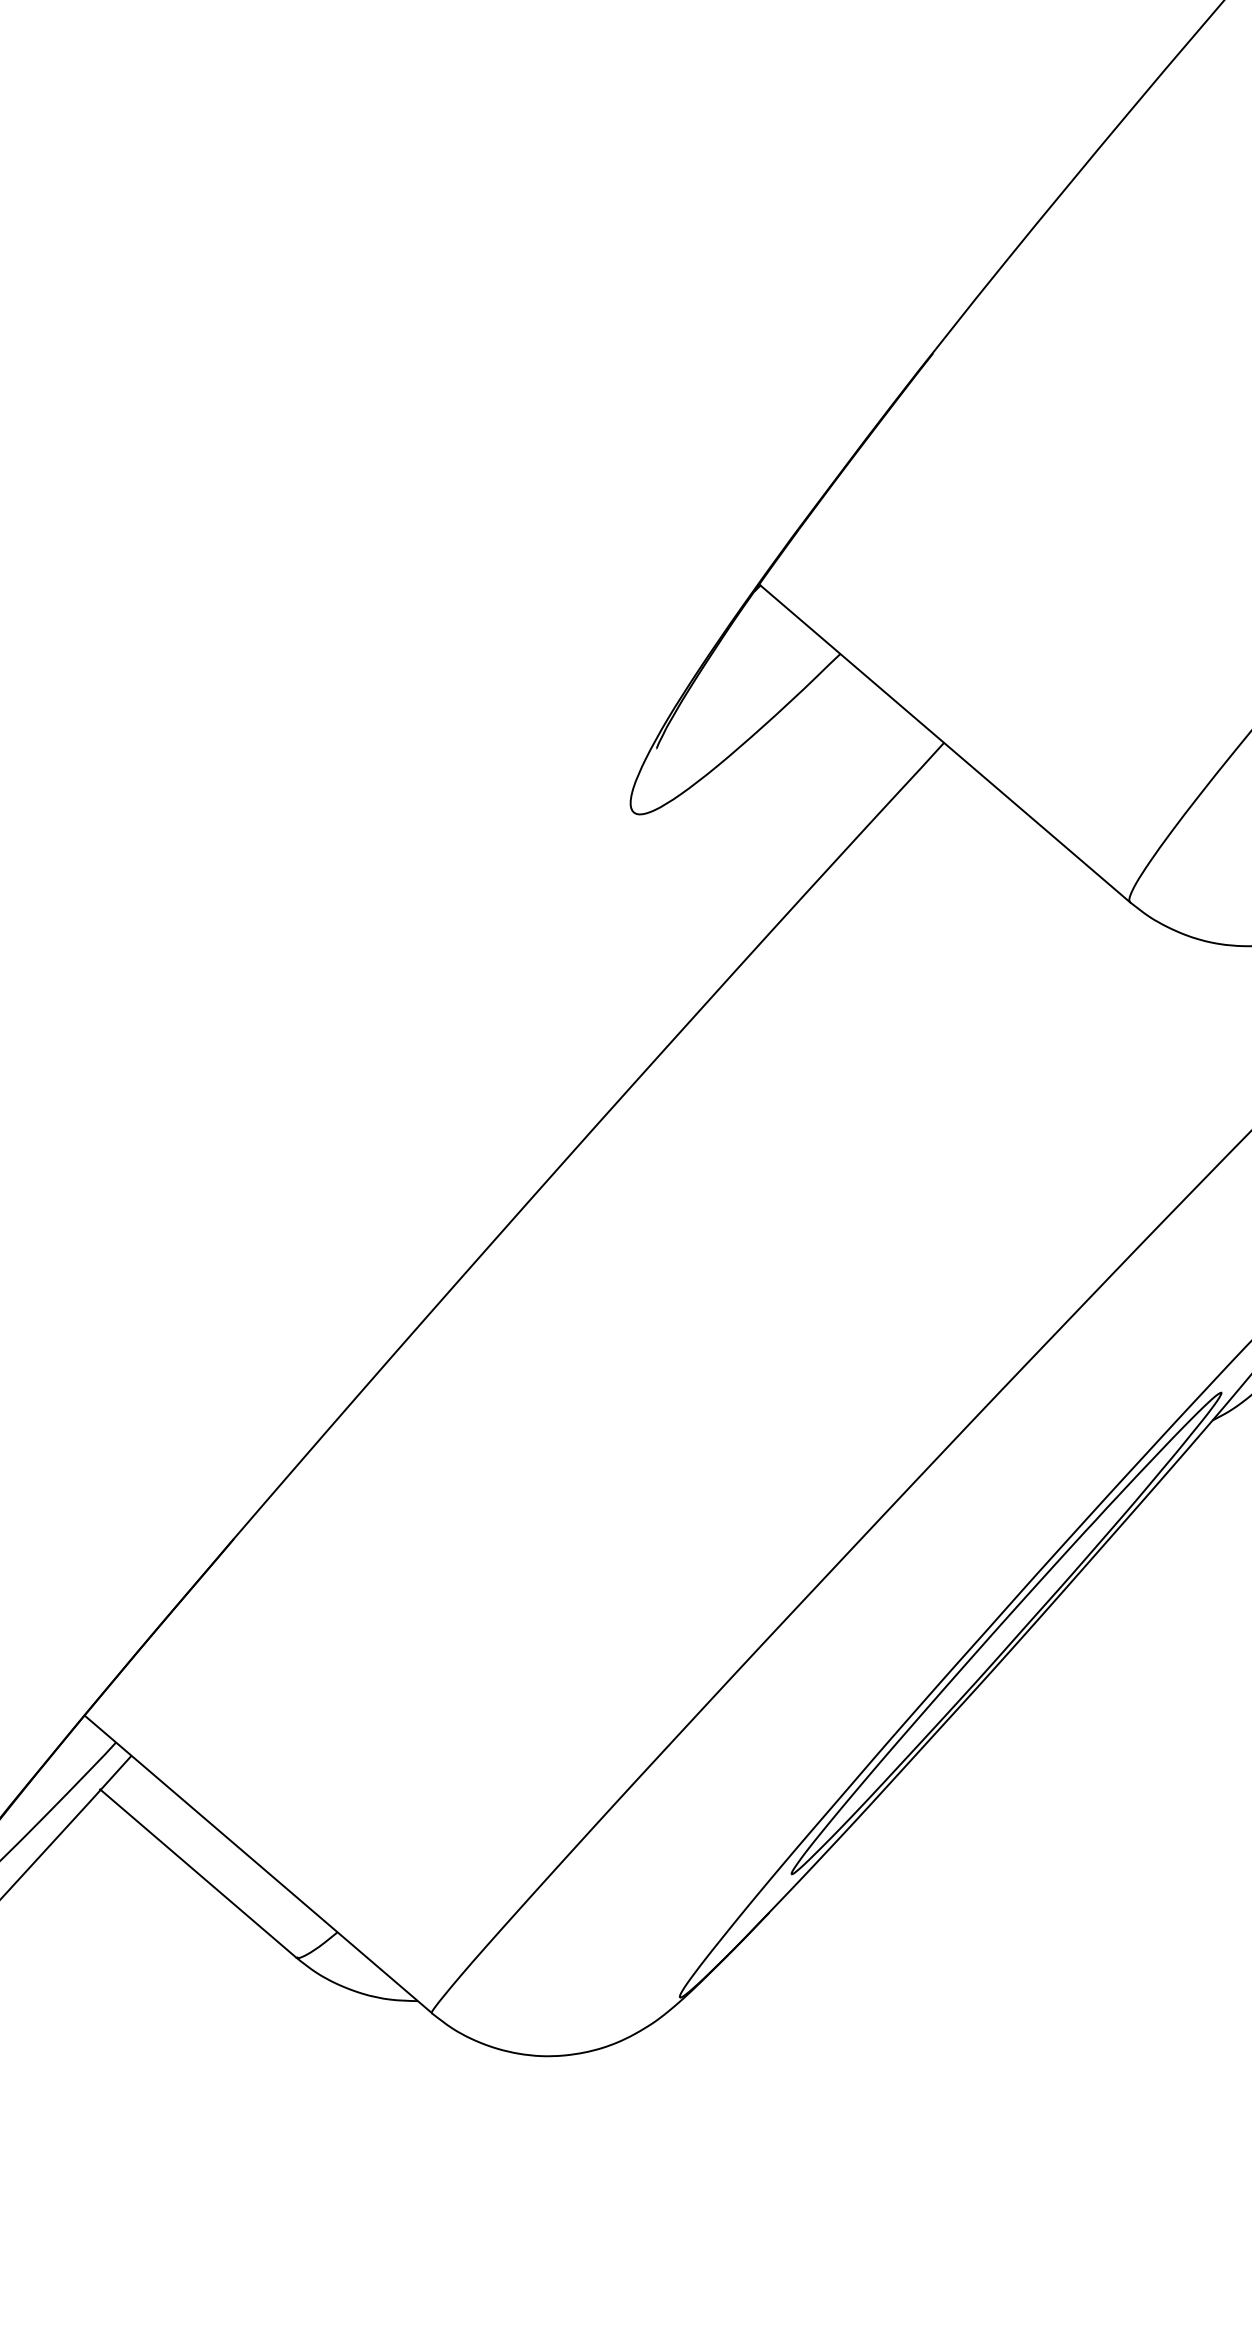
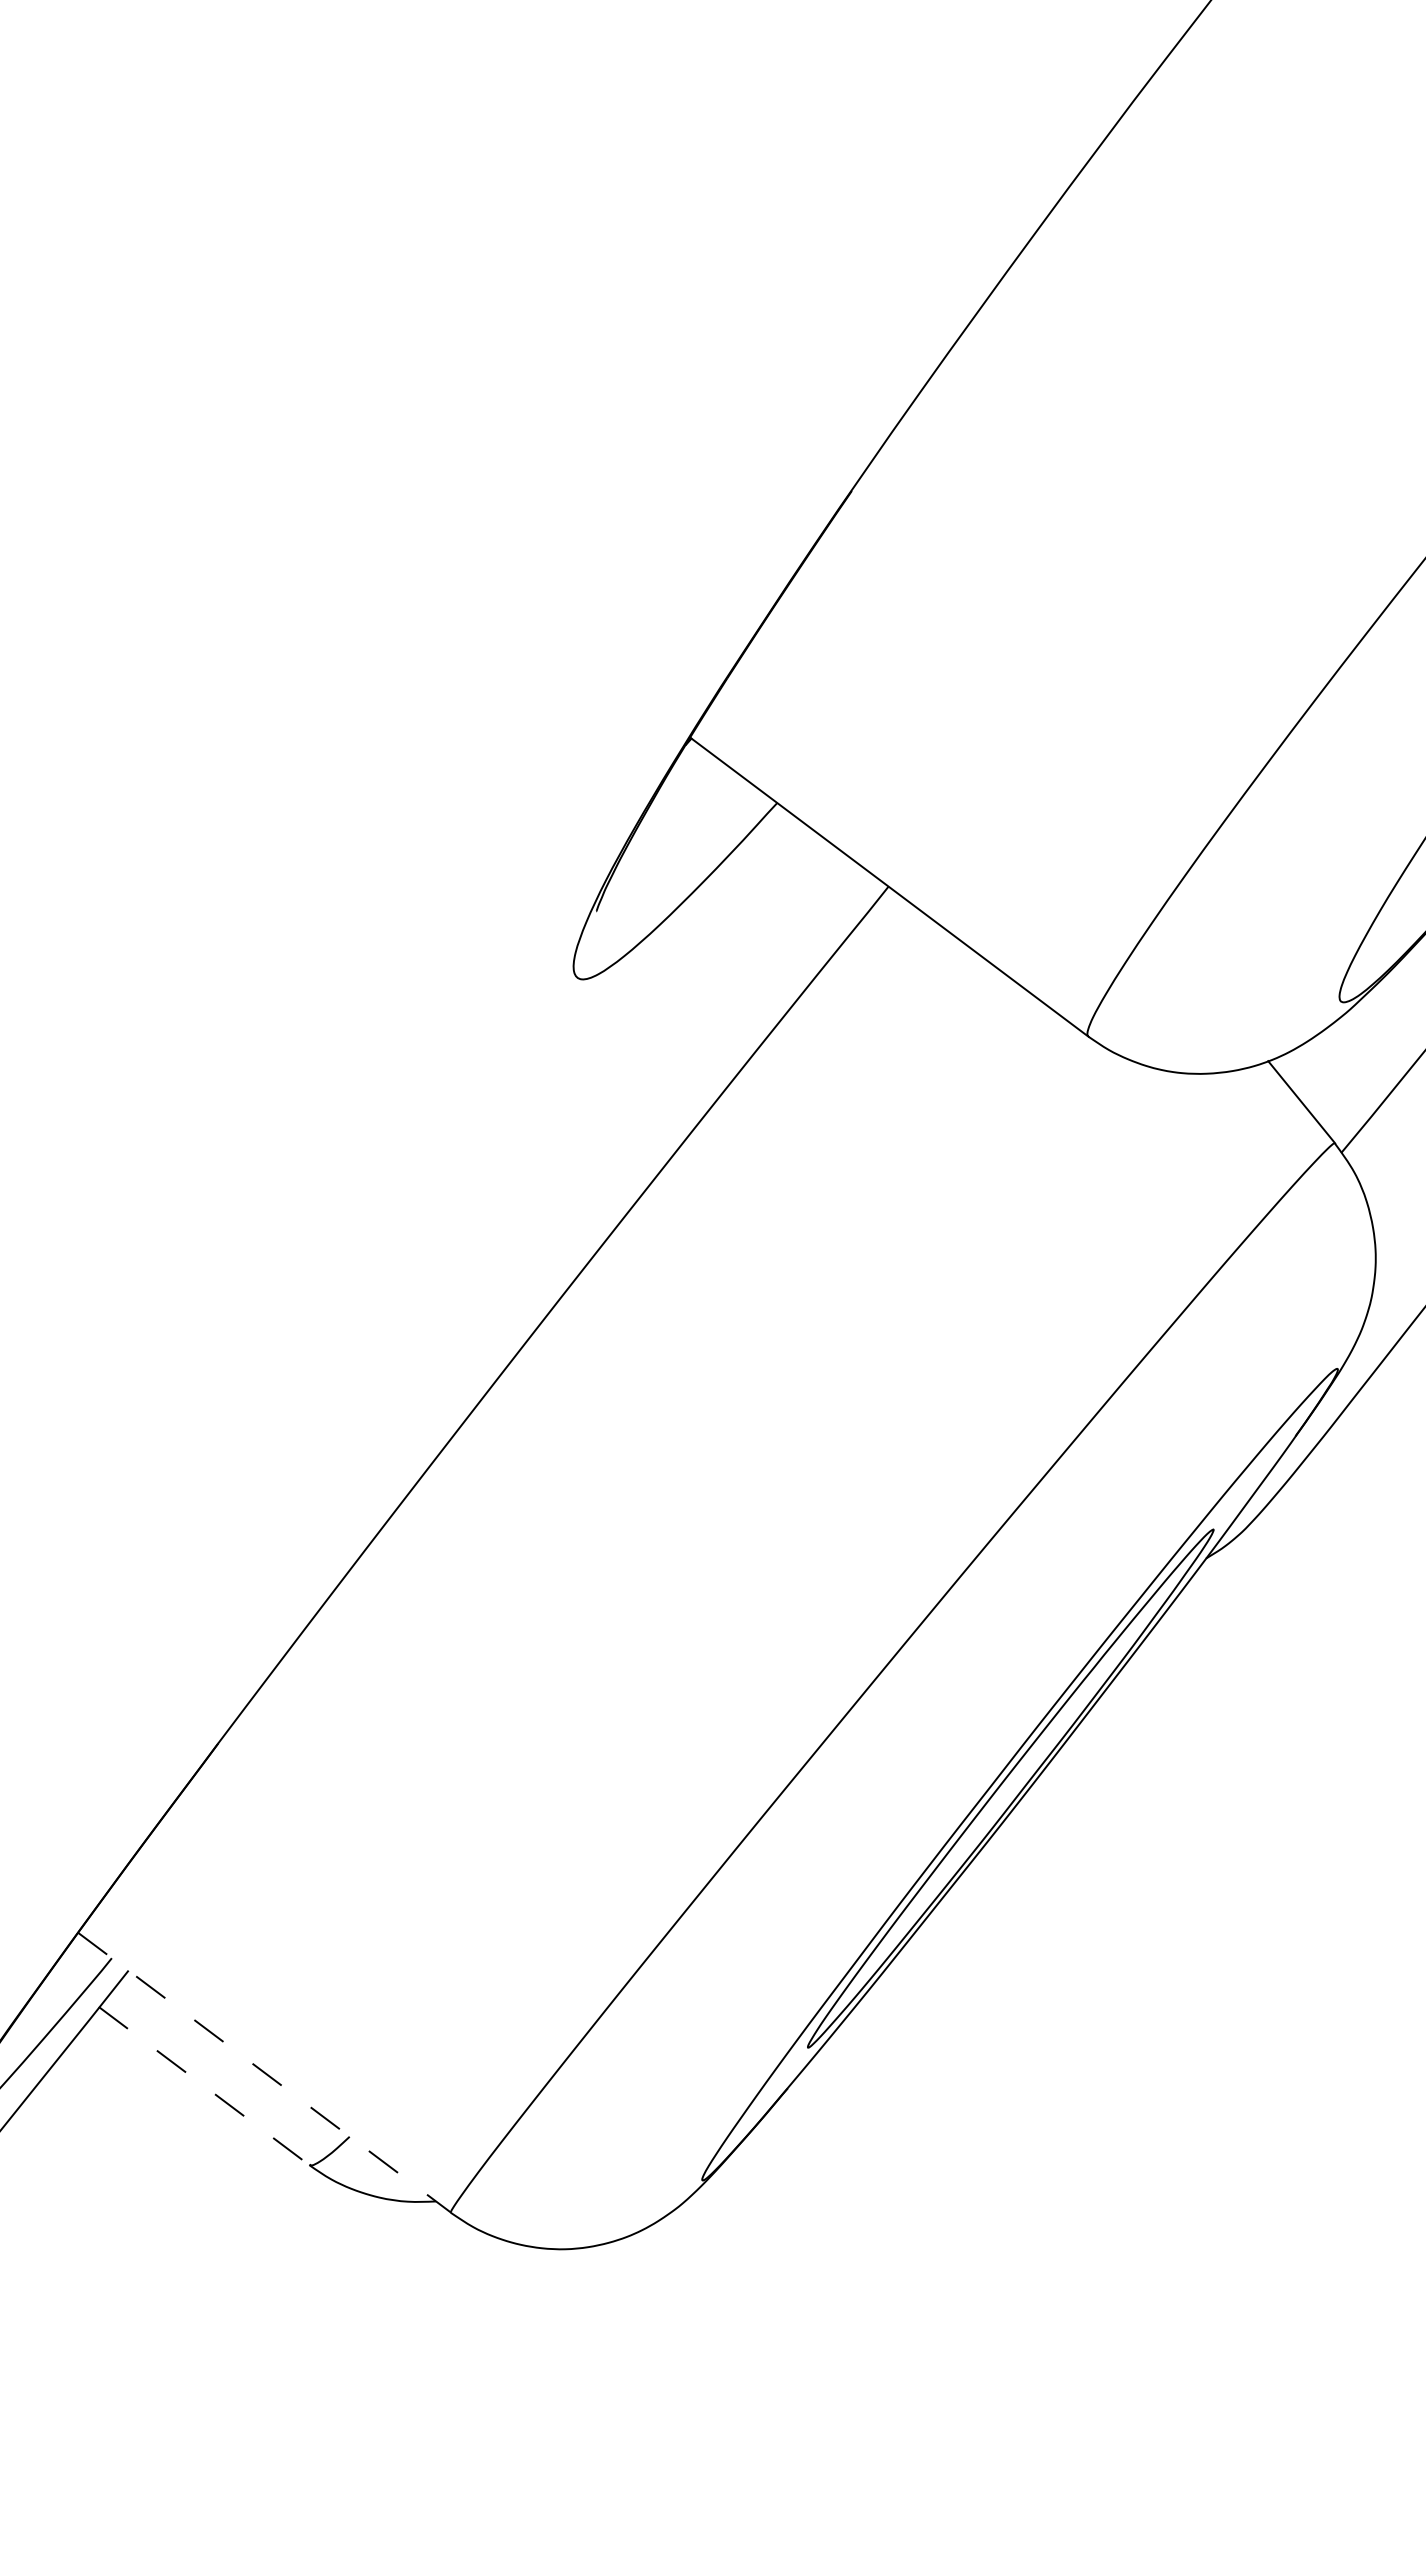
line: (259, 1865) -> (265, 2073), solid -> dashed
line: (198, 1873) -> (204, 2086), solid -> dashed

